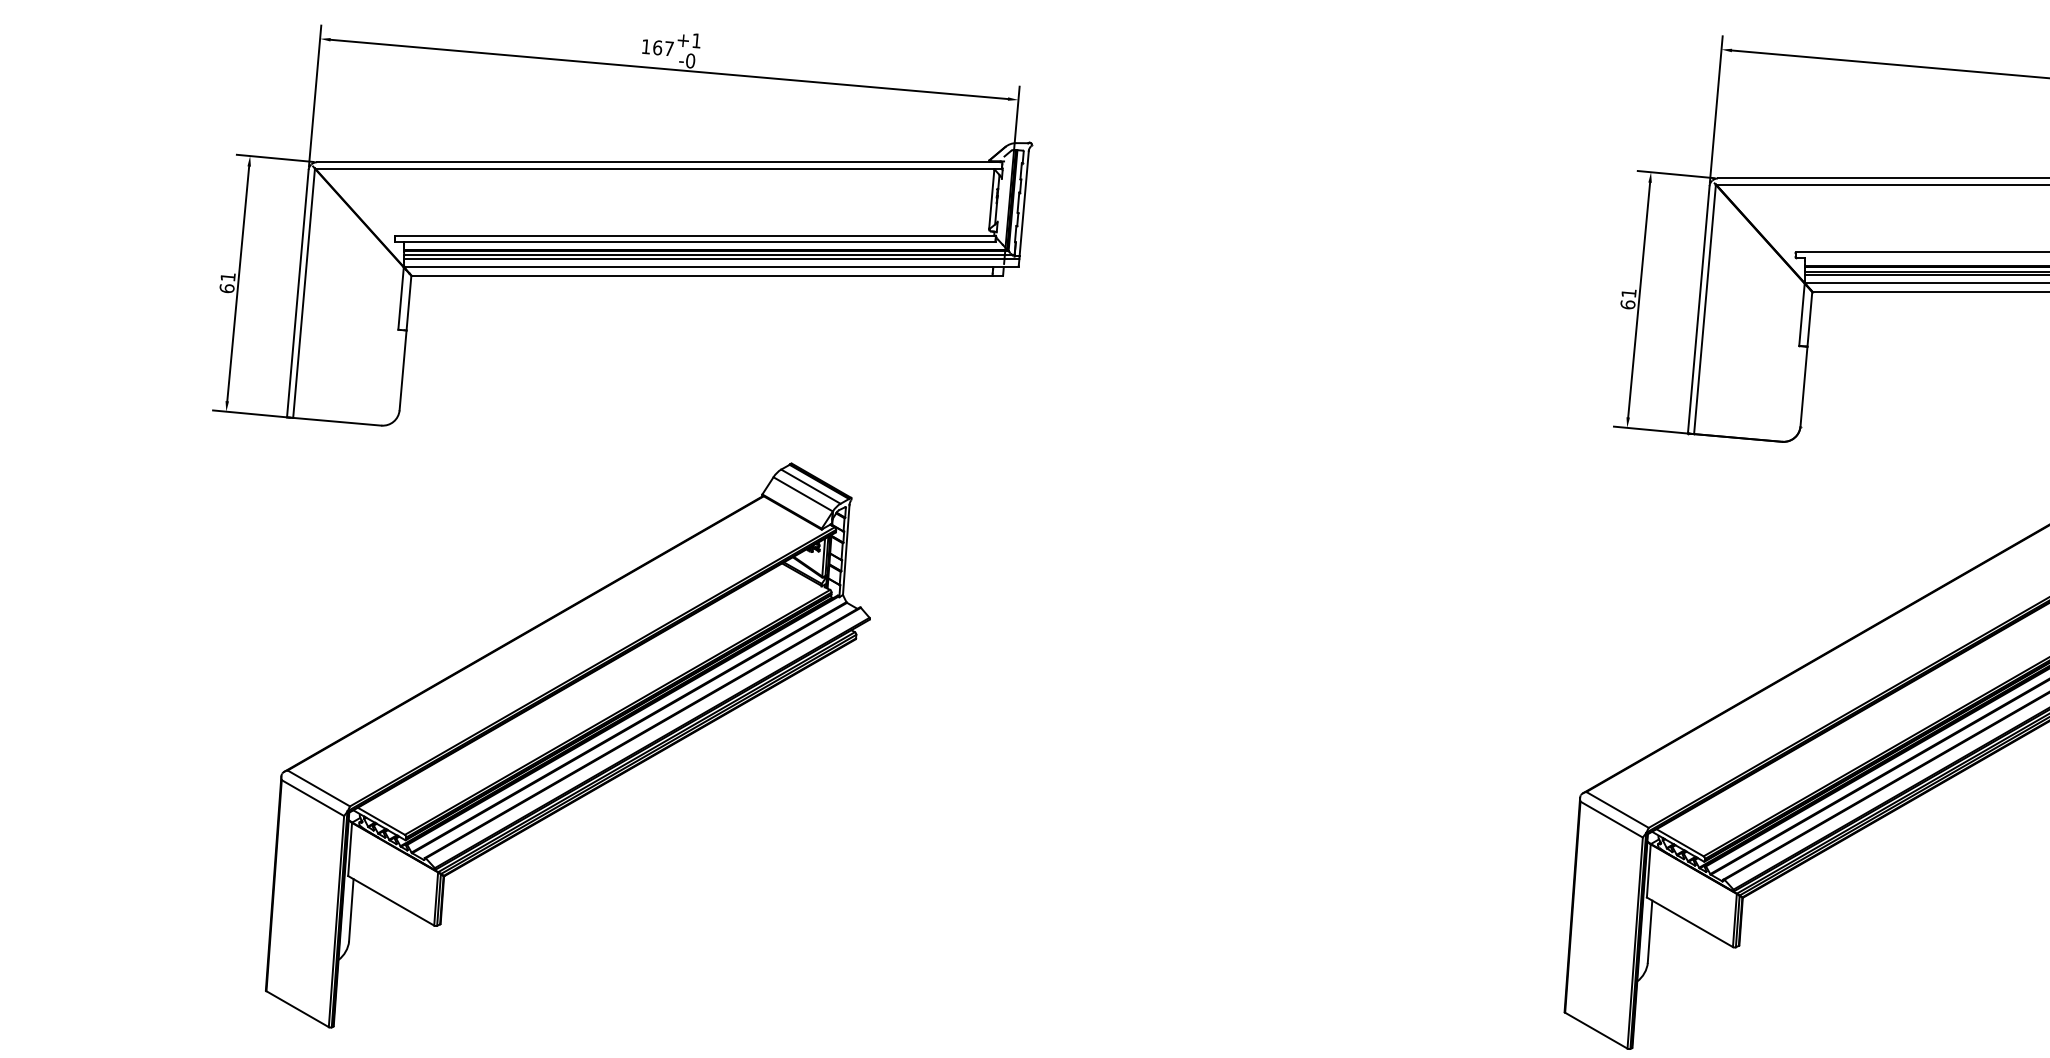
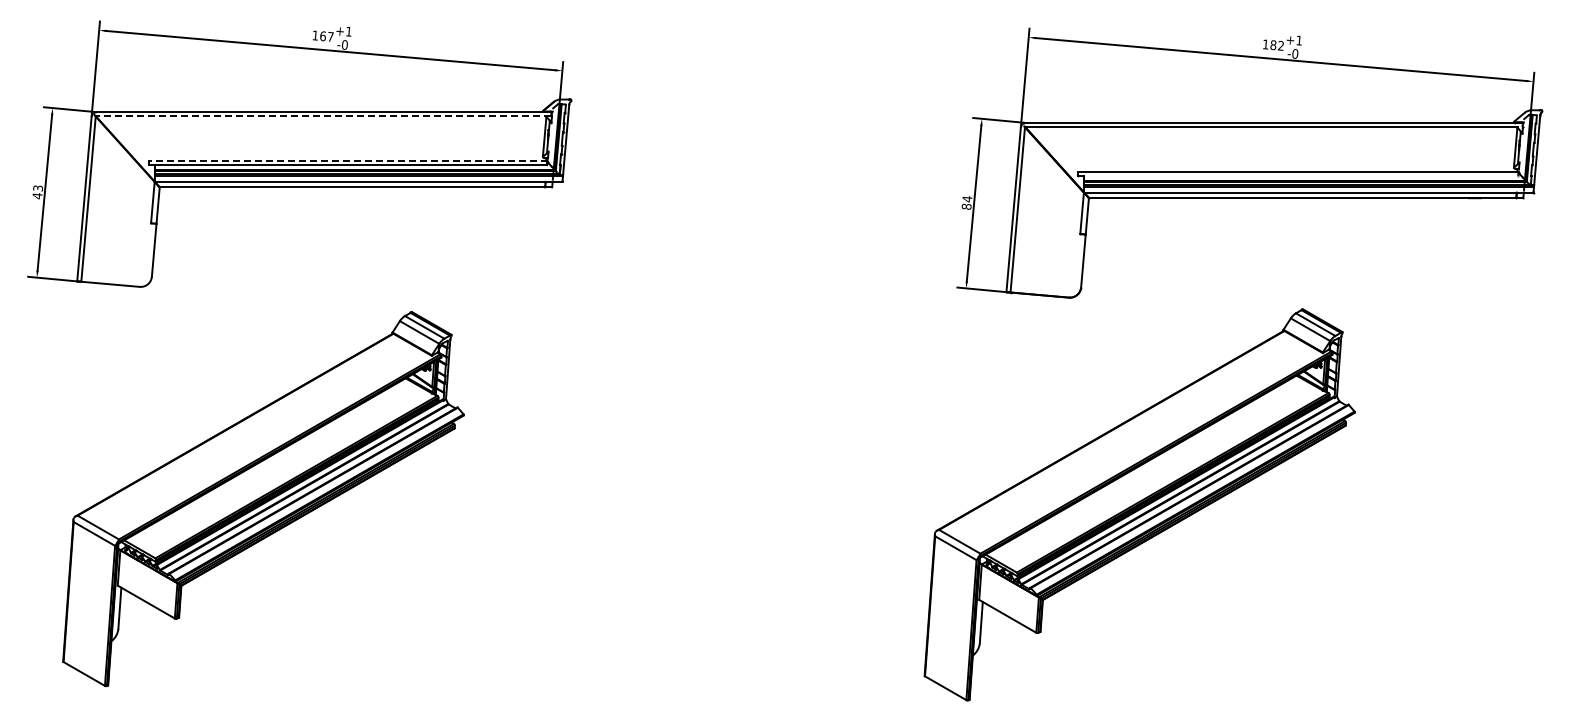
line: (658, 168) -> (323, 116), solid -> dashed
line: (694, 235) -> (347, 160), solid -> dashed
text: (227, 283) -> (37, 192), 61 -> 43
text: (1627, 298) -> (966, 202), 61 -> 84

